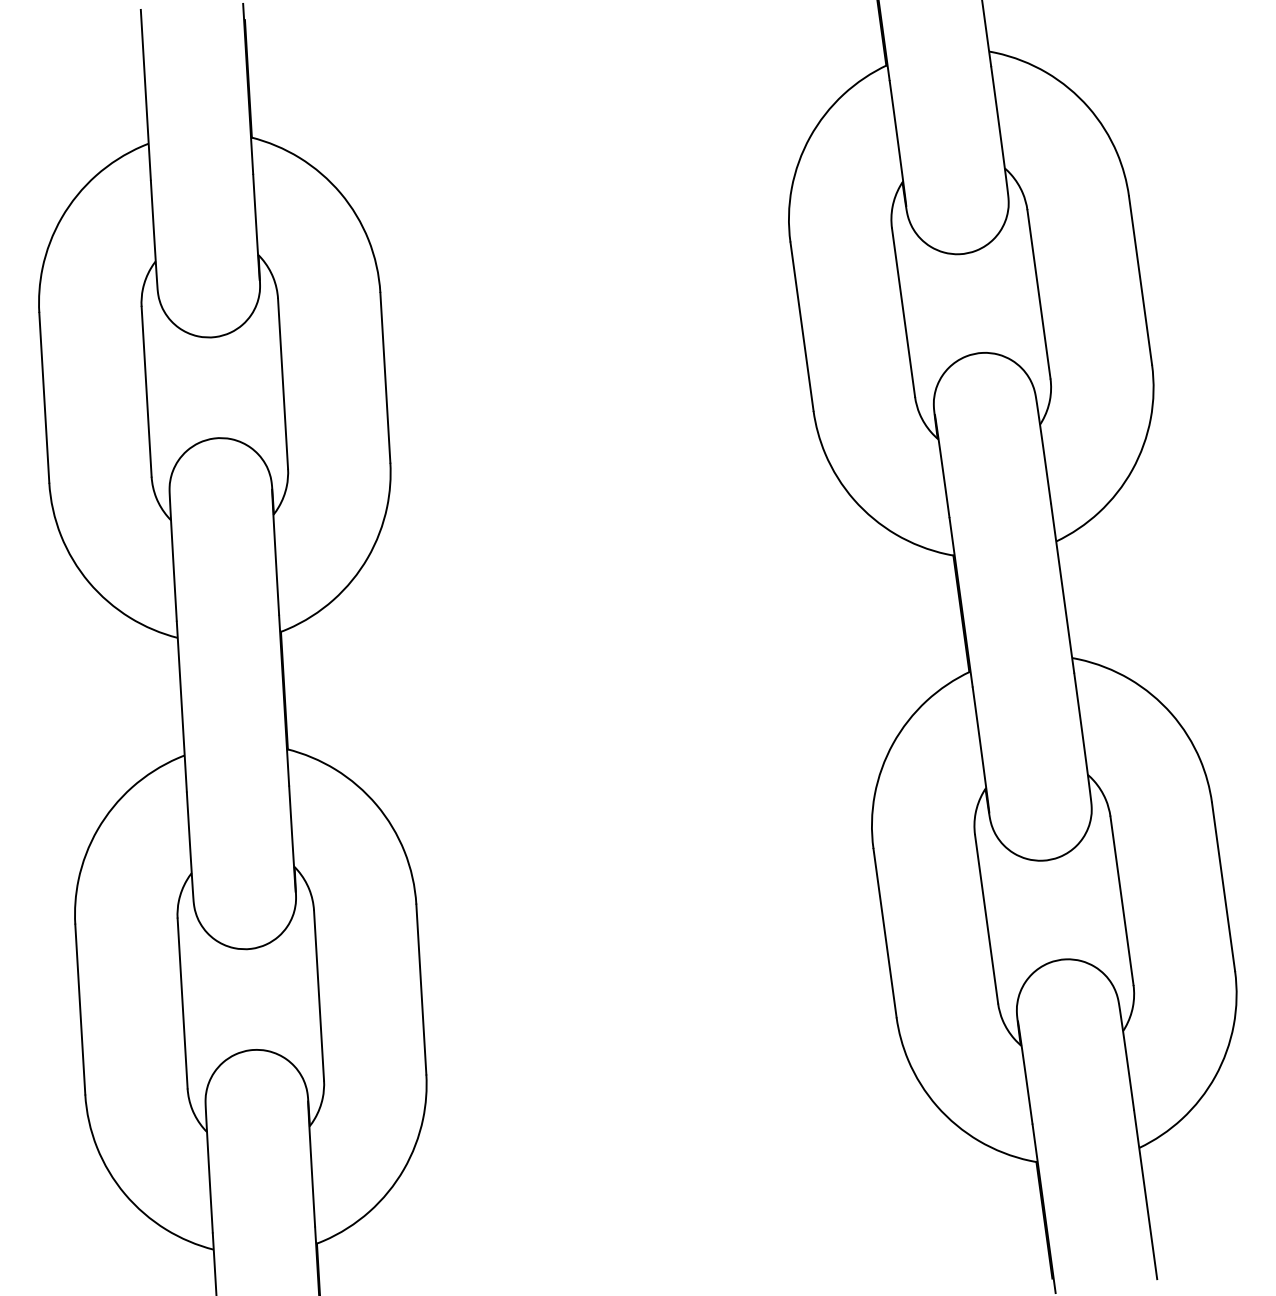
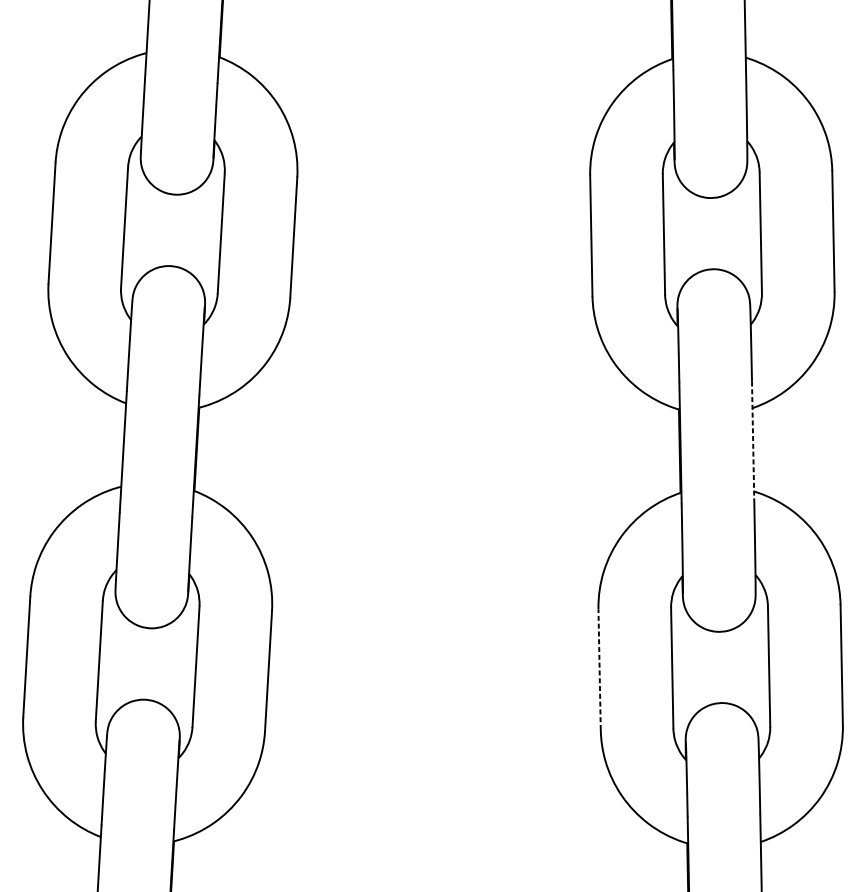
line: (1062, 588) -> (753, 441), solid -> dashed
line: (884, 932) -> (599, 669), solid -> dashed

